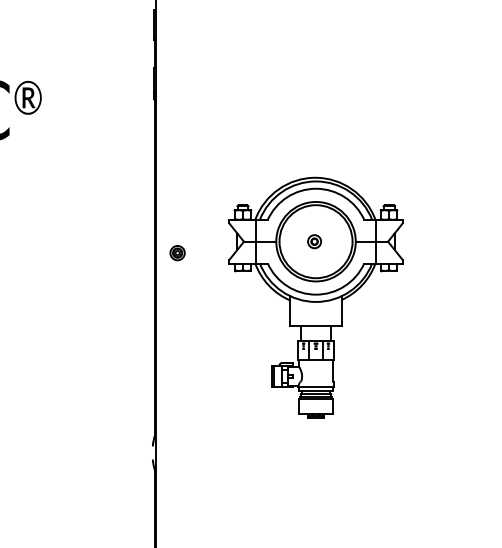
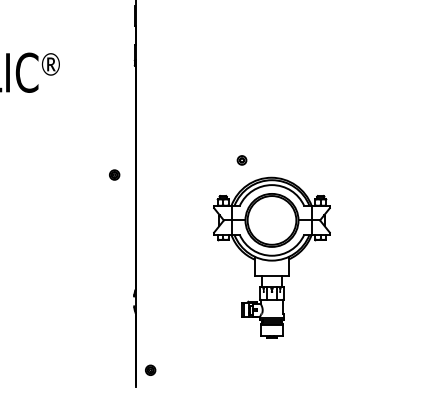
part: (177, 252) -> (114, 174), moved
part: (315, 297) -> (271, 257), moved

